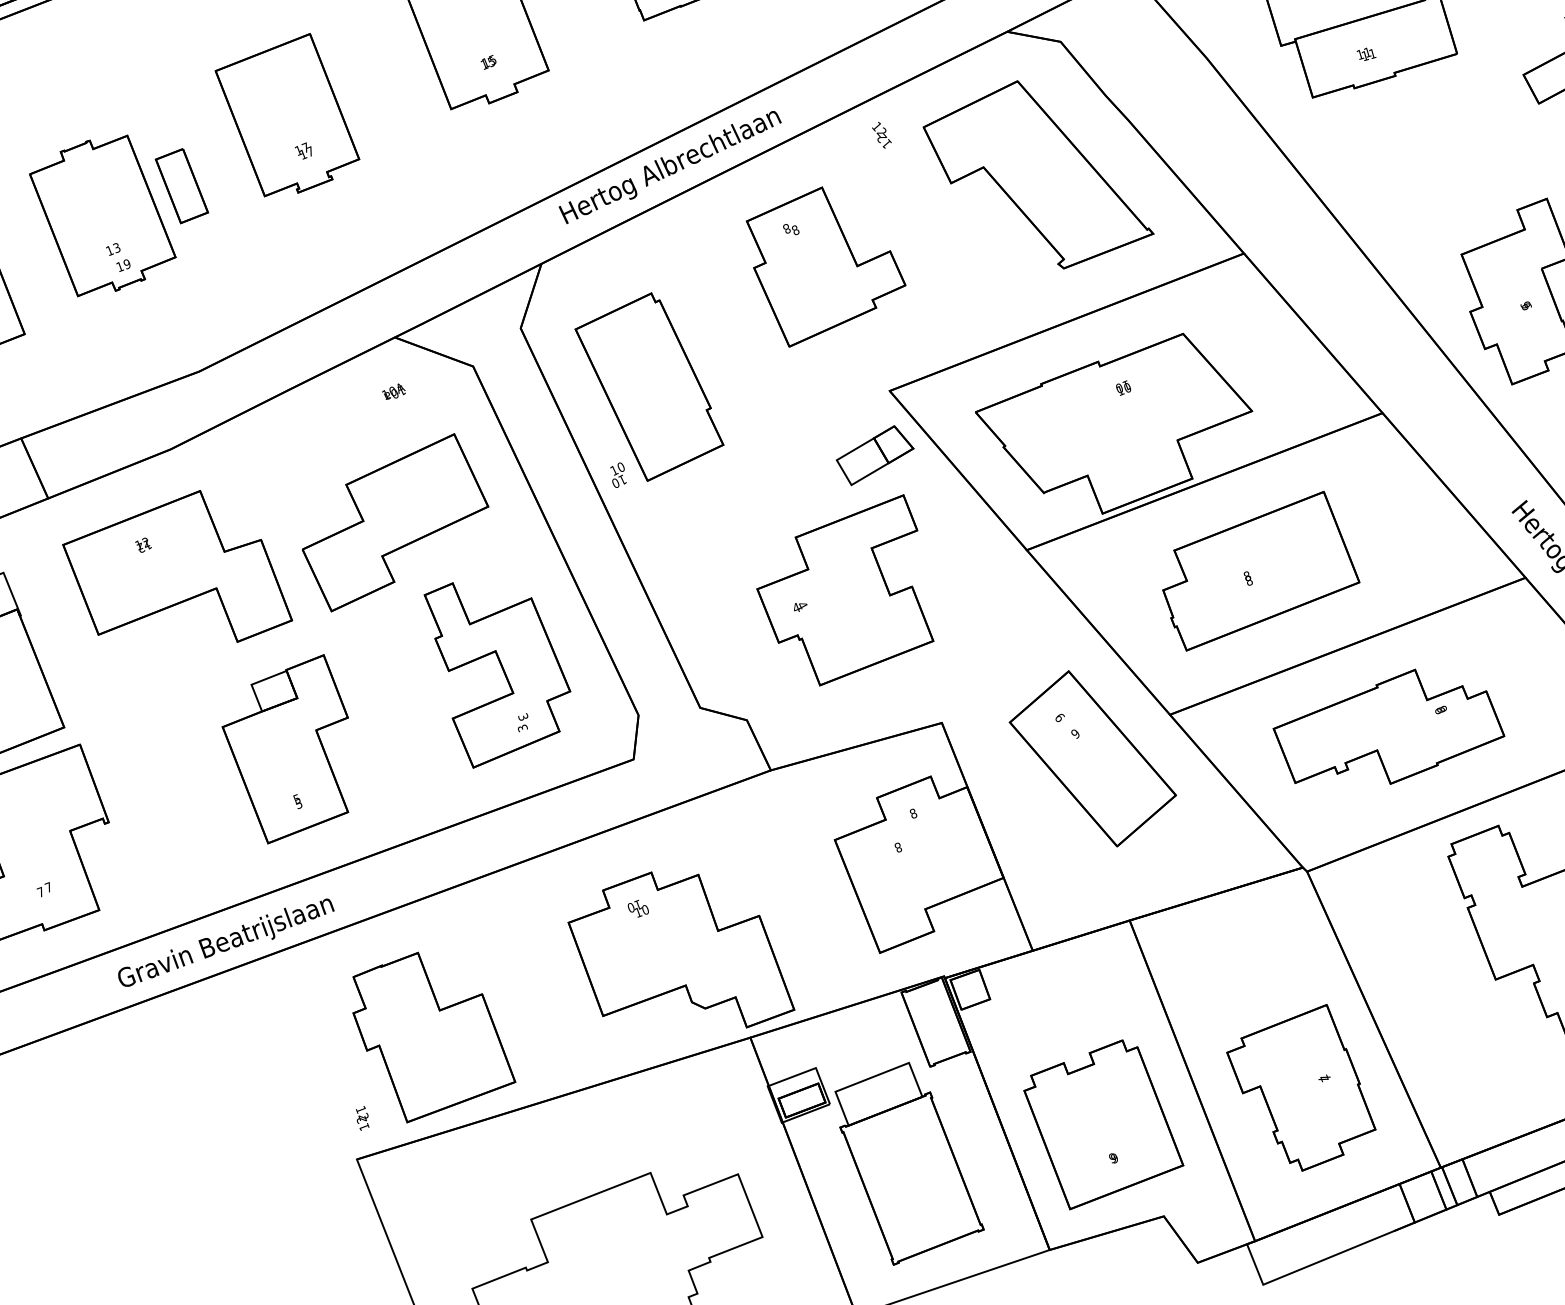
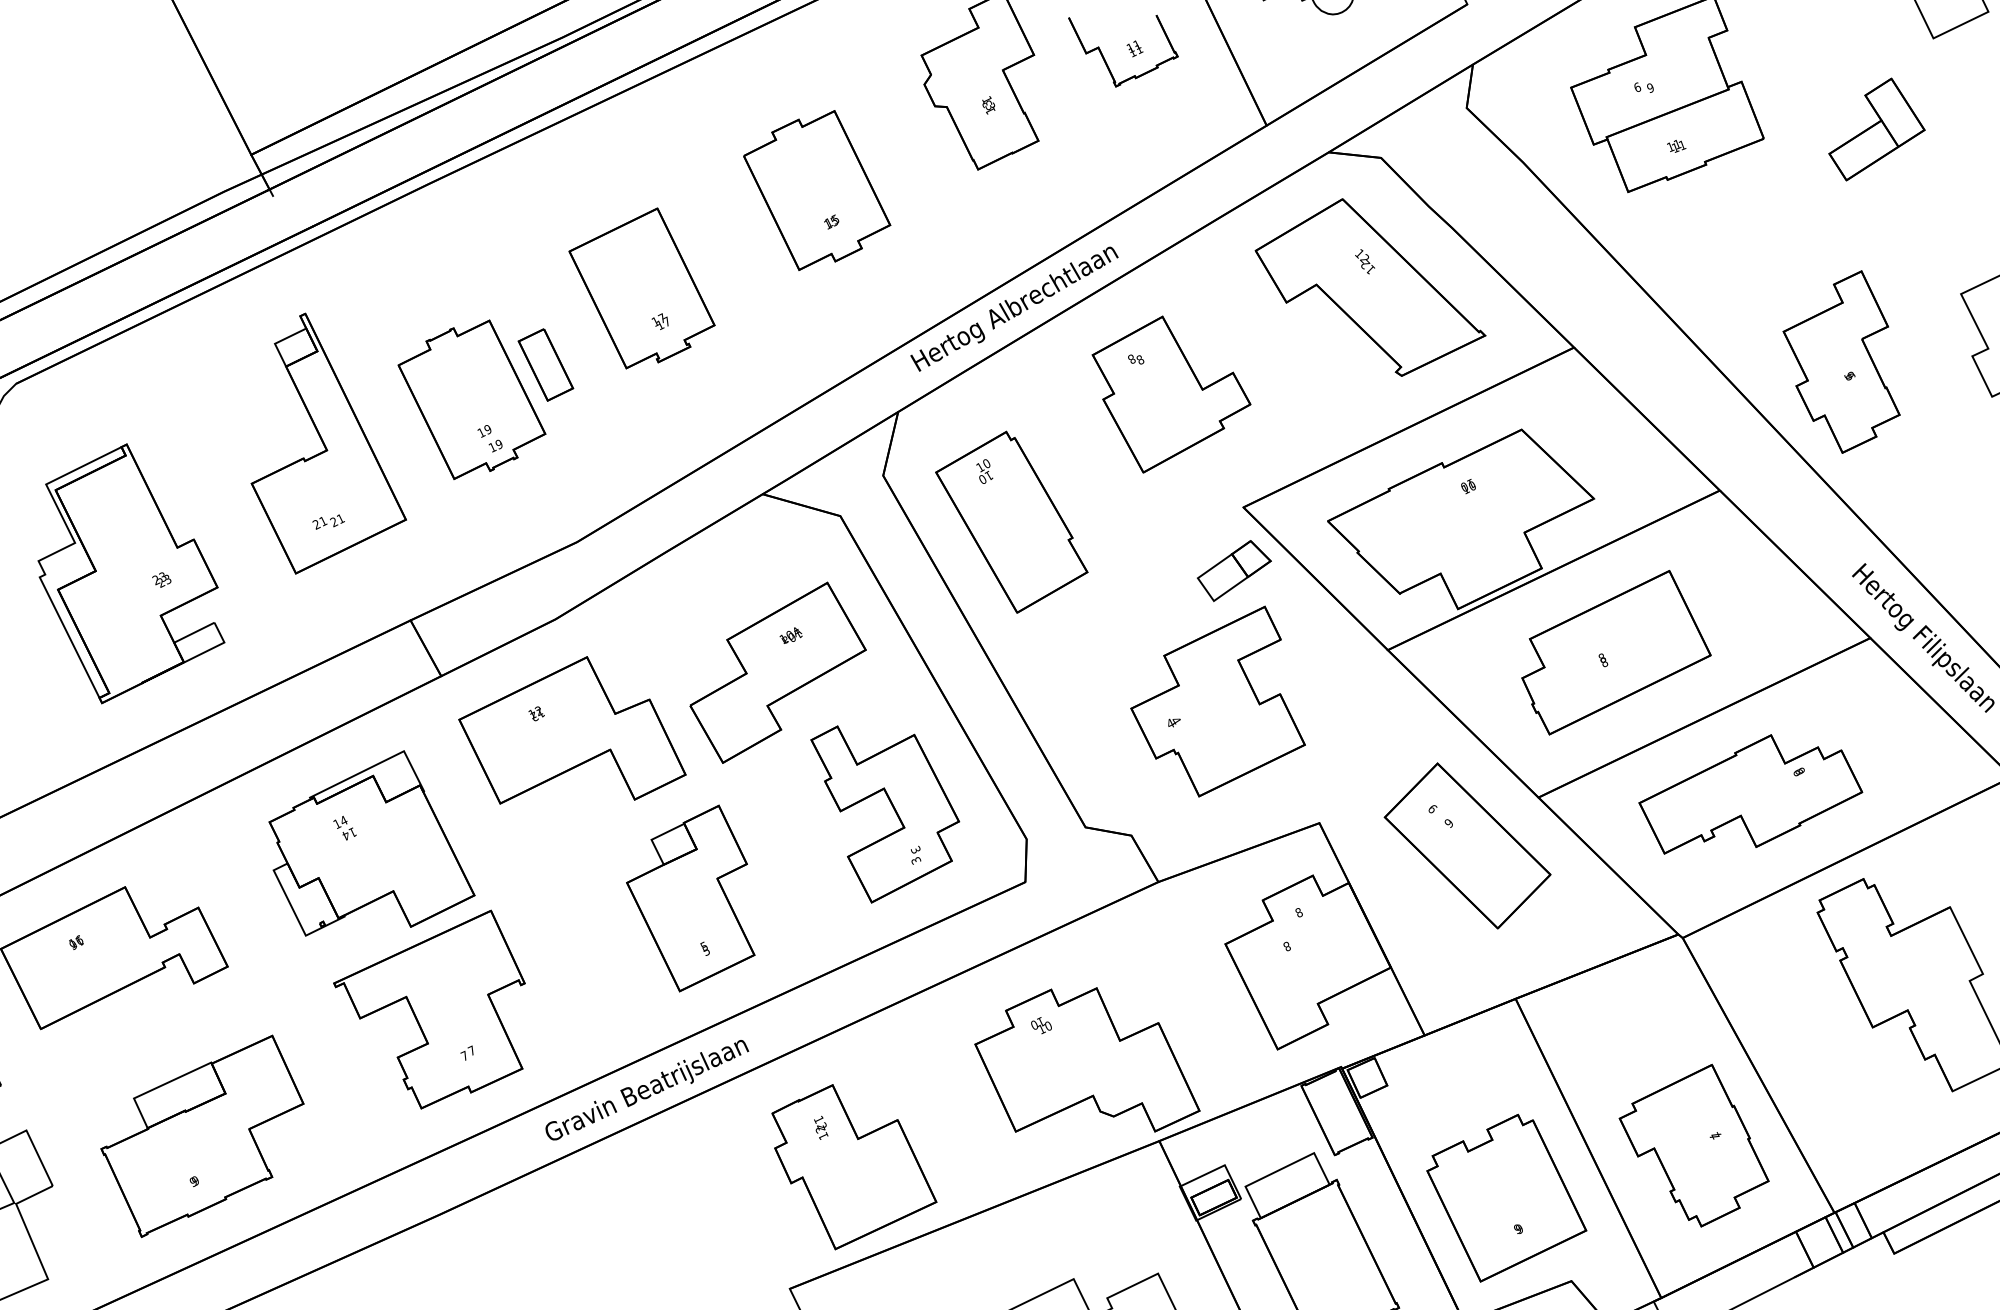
text: (881, 134) -> (1364, 261), moved
text: (116, 247) -> (487, 429), 13 -> 19
text: (393, 391) -> (790, 635), moved
text: (618, 475) -> (984, 471), moved
text: (363, 1118) -> (821, 1127), moved

